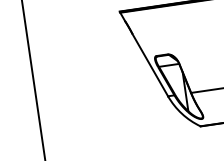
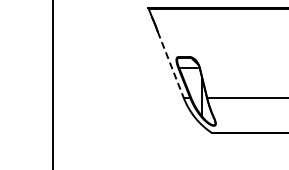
line: (149, 65) -> (170, 65), solid -> dashed

